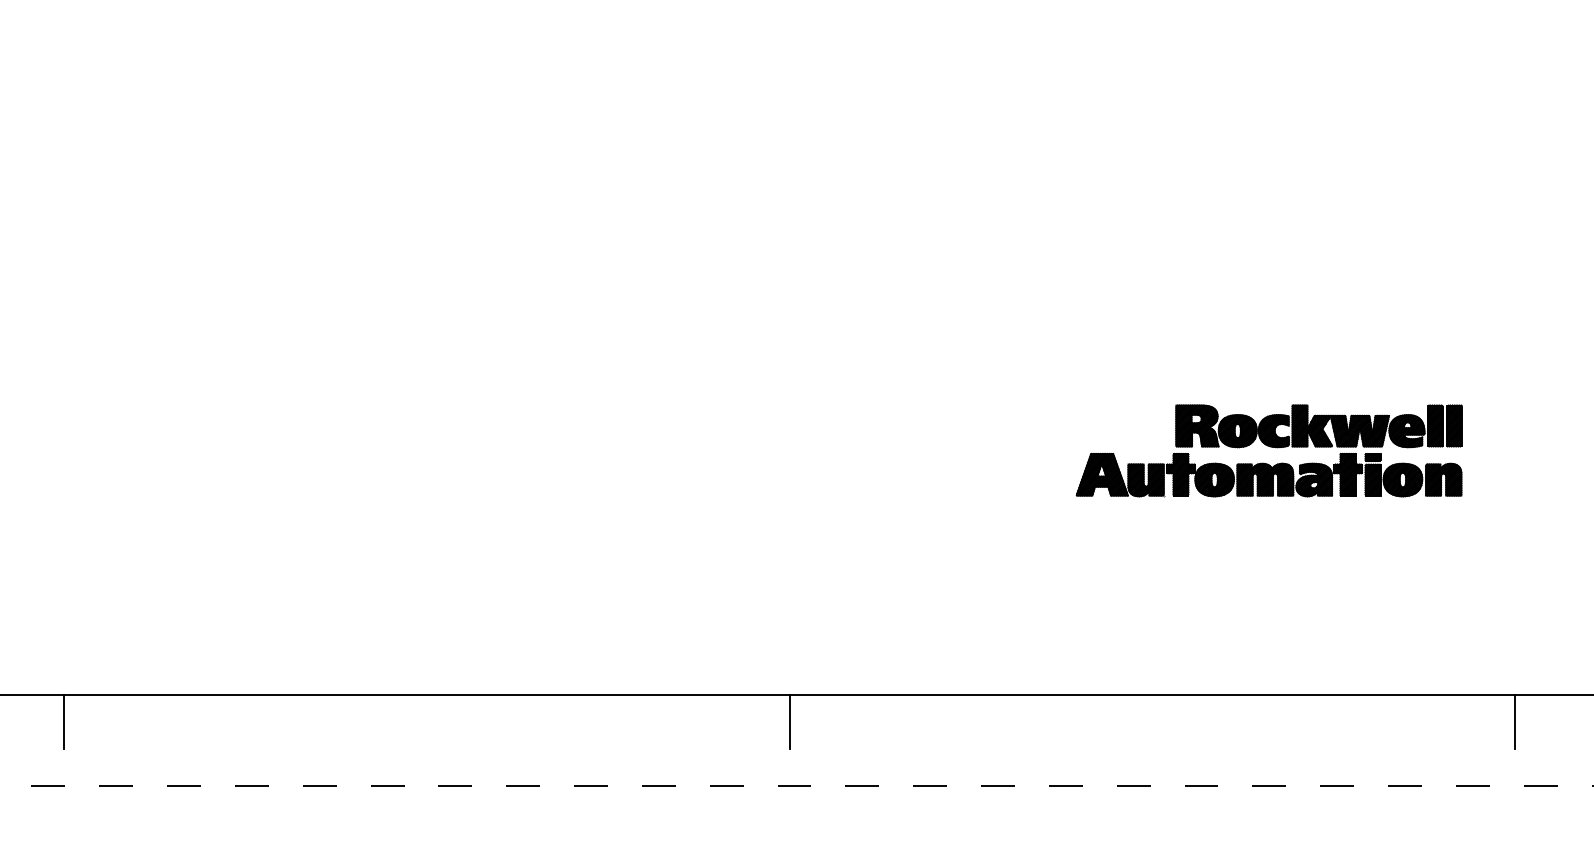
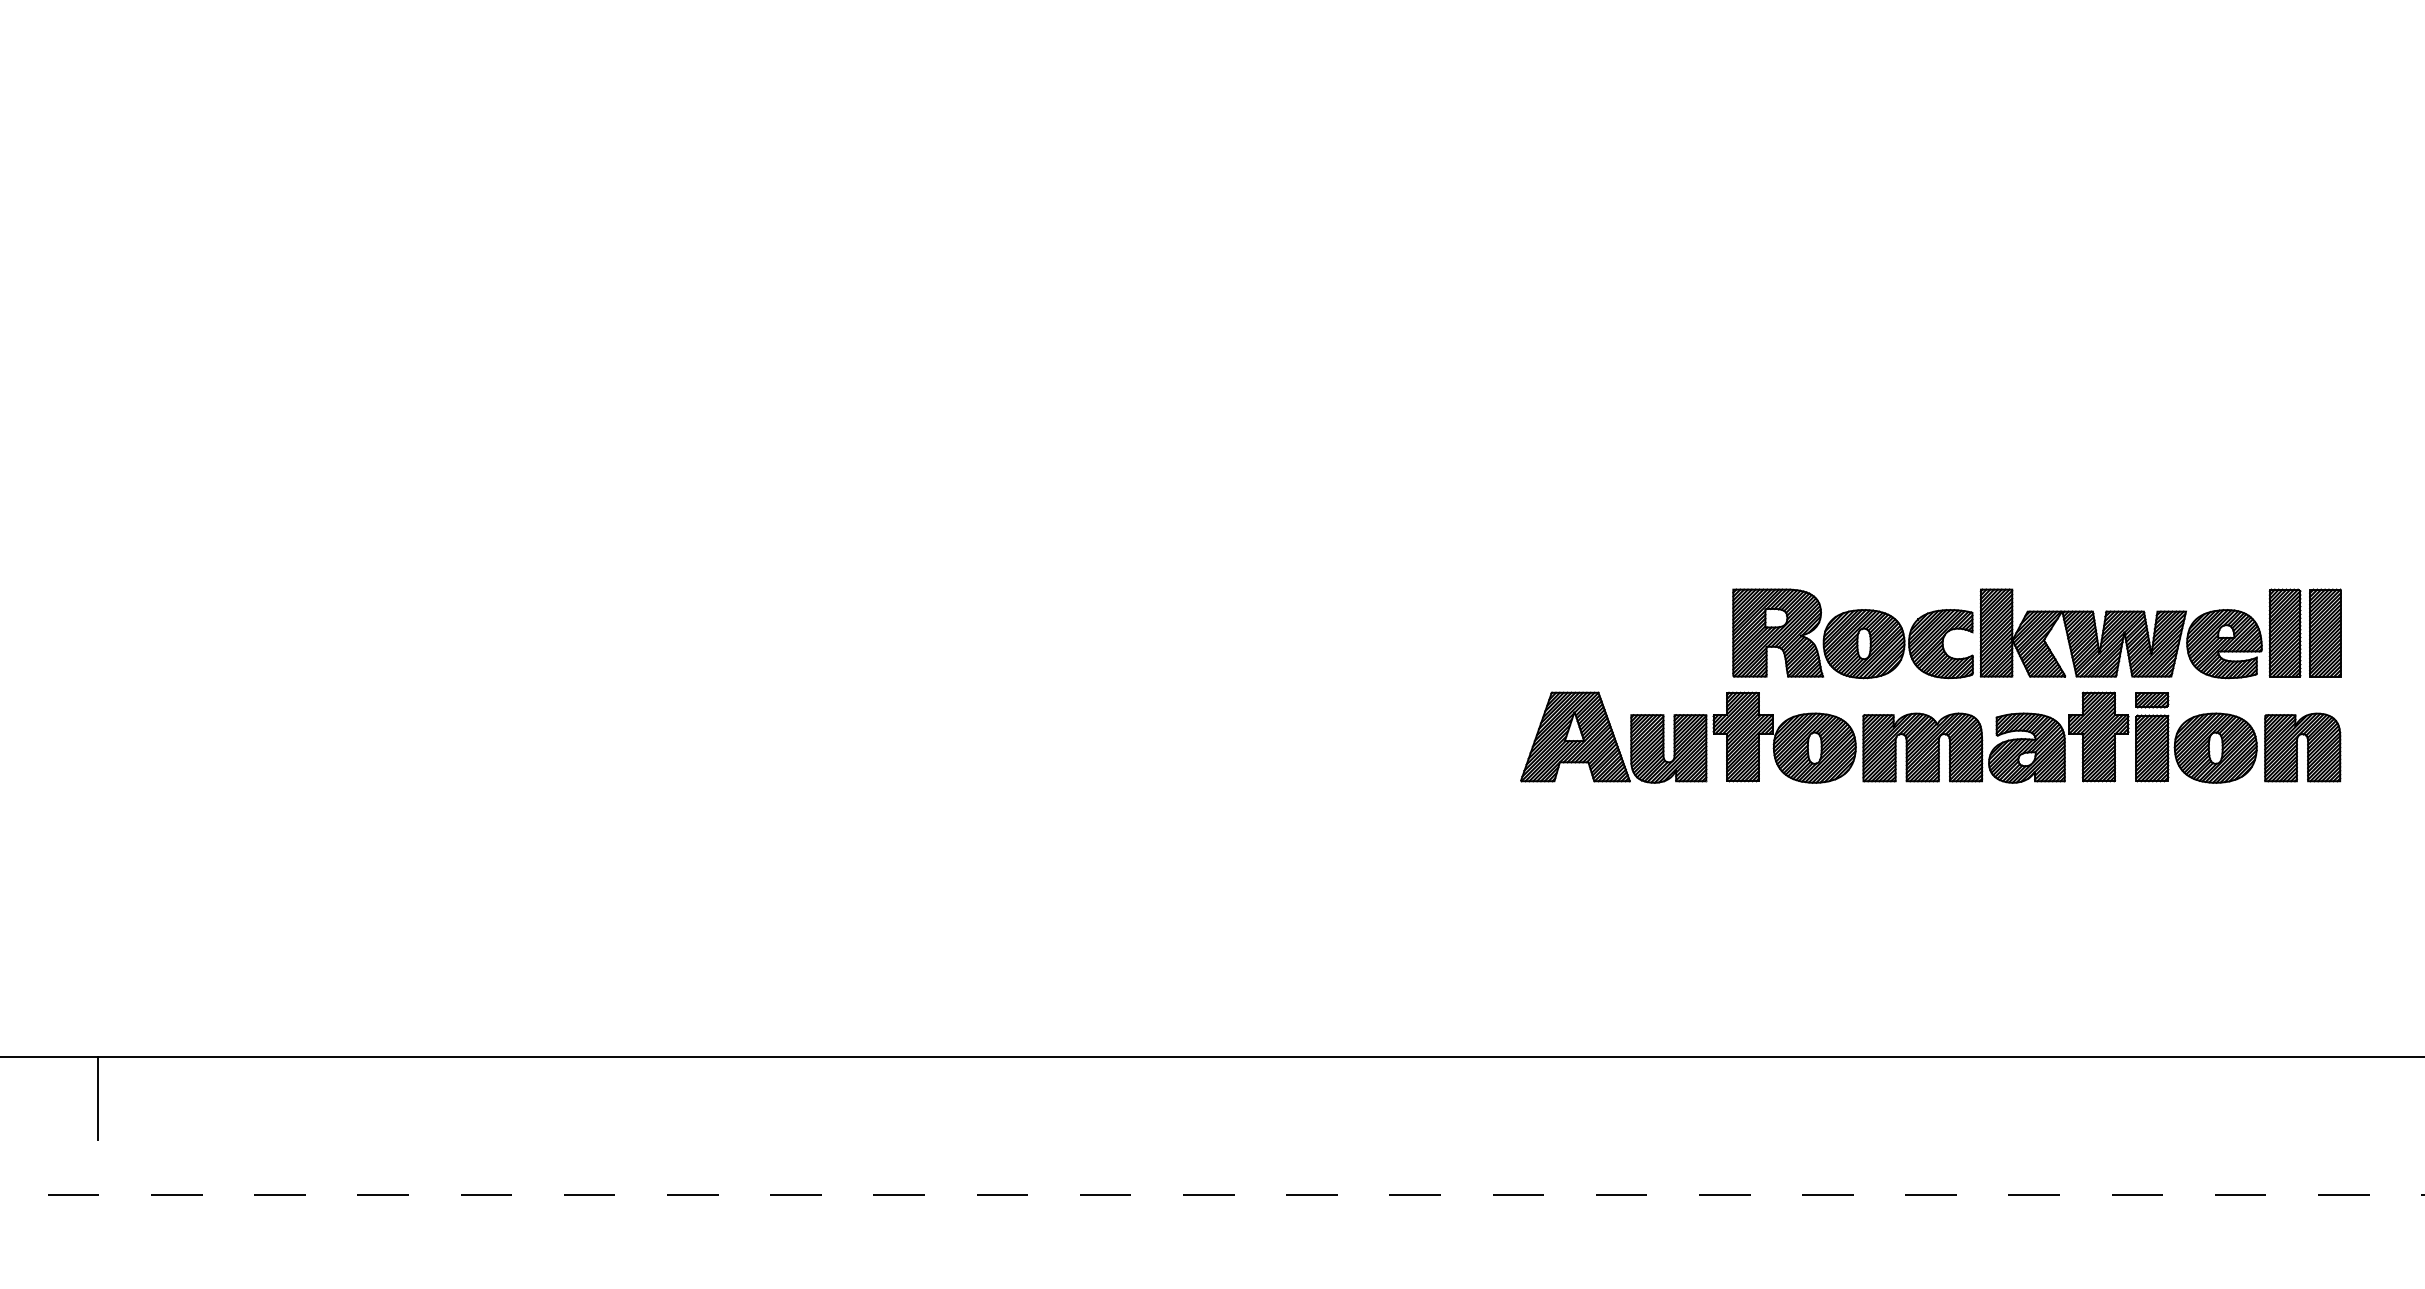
part: (1268, 450) -> (1929, 685), size x1.4
line: (789, 721) -> (1201, 1097), removed
line: (1515, 721) -> (2305, 1097), removed

